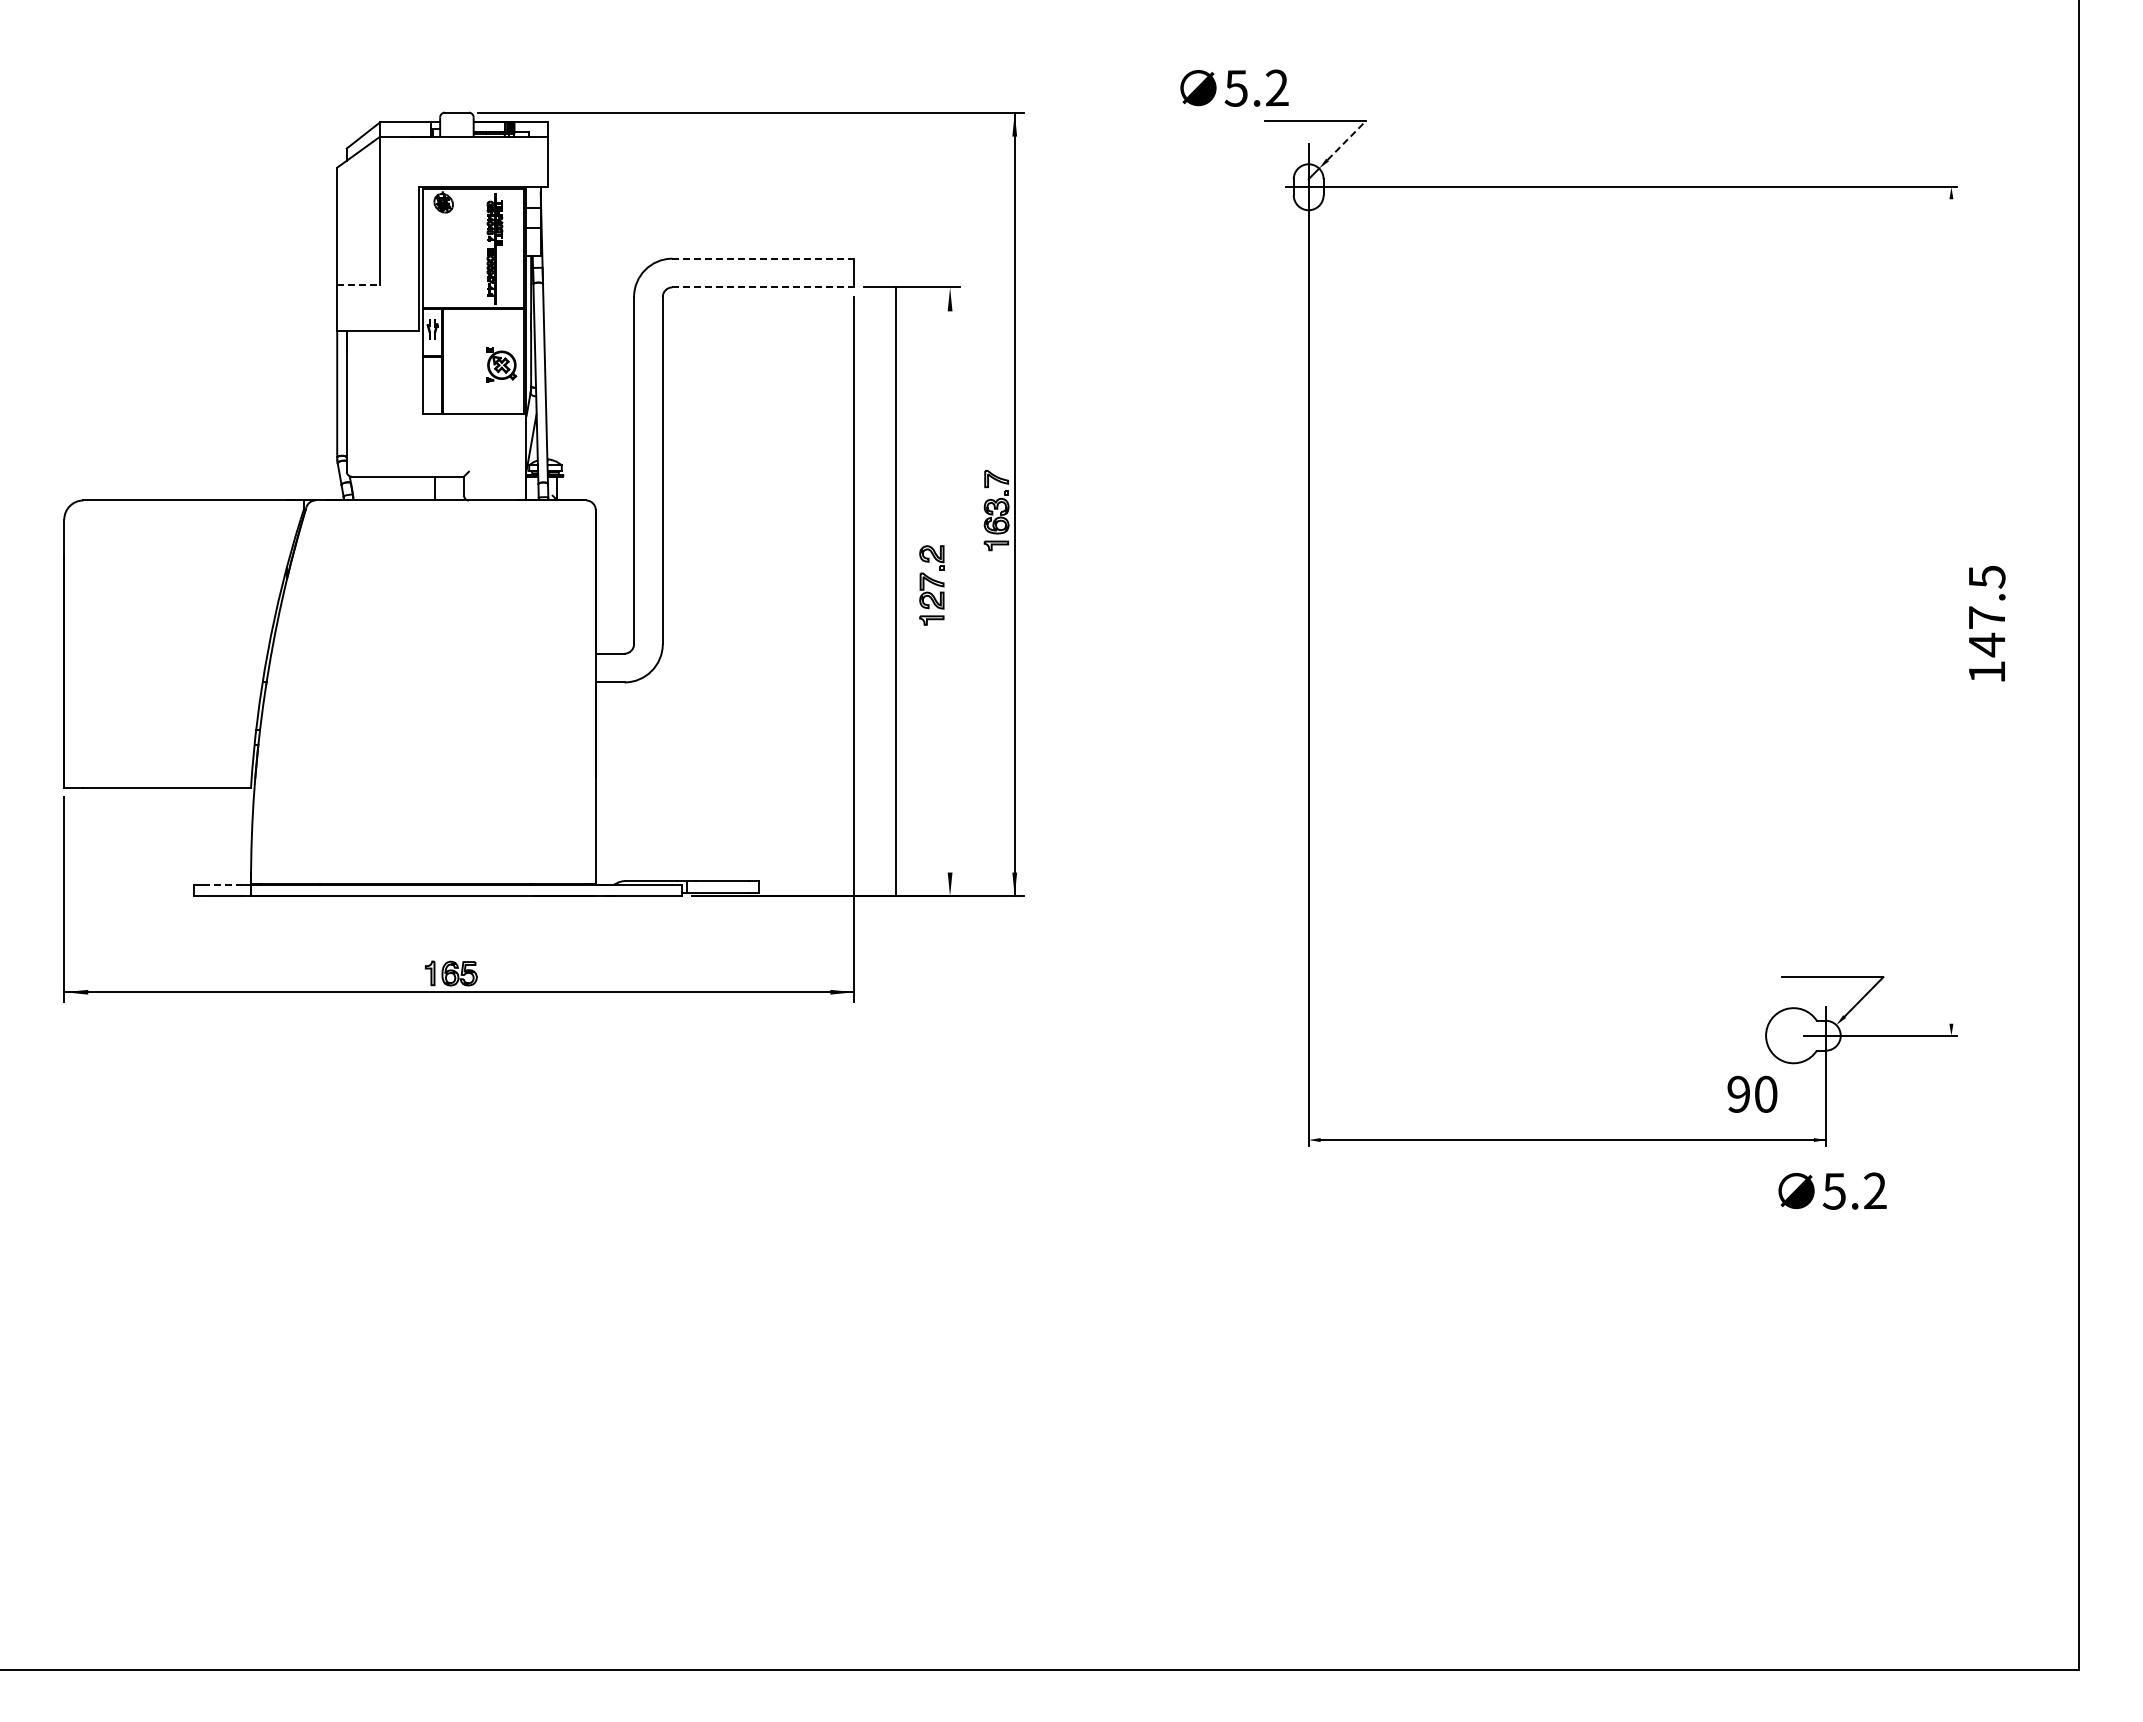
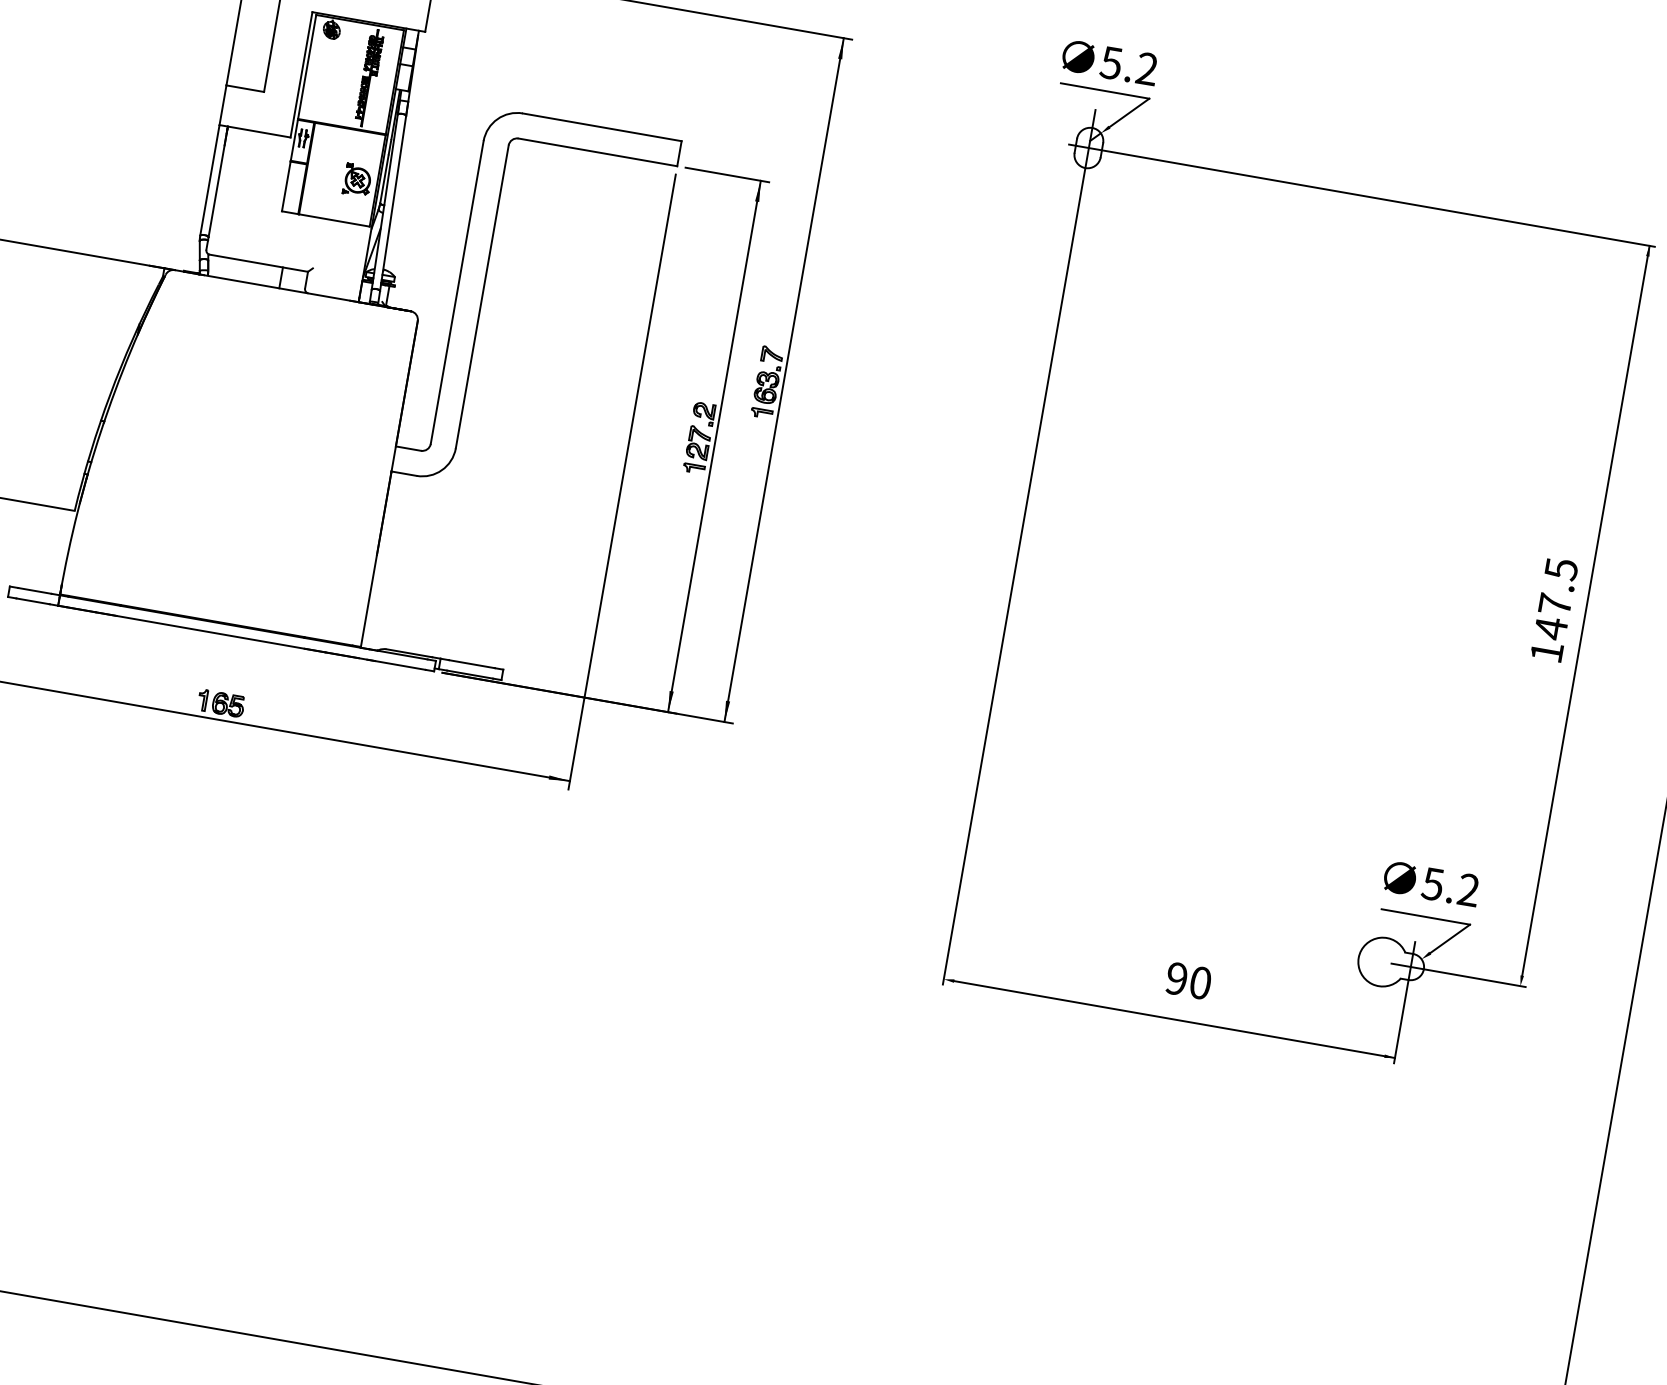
text: (1234, 87) -> (1110, 62), moved
line: (1346, 140) -> (1128, 113), dashed -> solid
line: (763, 258) -> (602, 127), dashed -> solid
line: (358, 285) -> (244, 89), dashed -> solid
line: (763, 287) -> (597, 152), dashed -> solid
line: (896, 591) -> (714, 446), moved
line: (1951, 605) -> (1586, 610), added
text: (1987, 623) -> (1554, 609), moved
line: (222, 884) -> (35, 590), dashed -> solid
text: (1752, 1093) -> (1188, 980), moved
text: (1832, 1190) -> (1431, 883), moved

